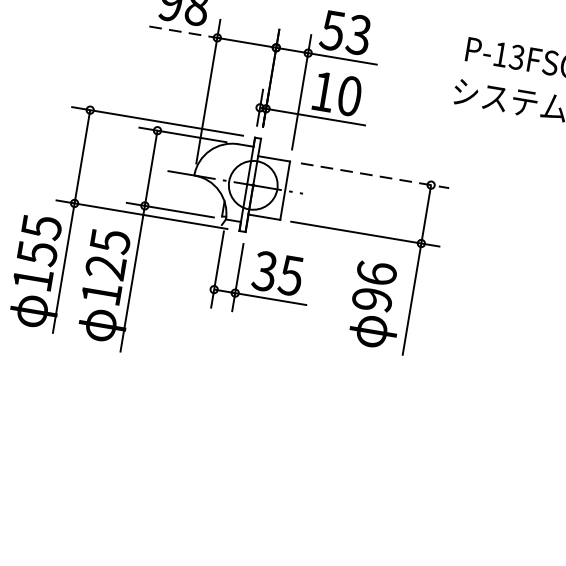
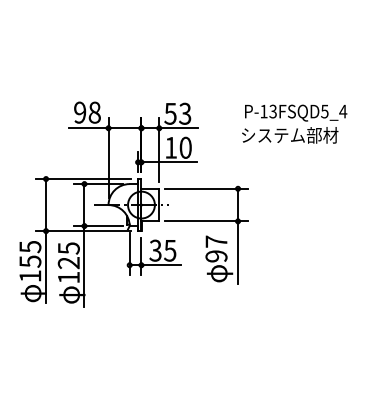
line: (183, 32) -> (89, 128), dashed -> solid
line: (376, 175) -> (207, 188), dashed -> solid
text: (376, 273) -> (216, 241), 96 -> 97

